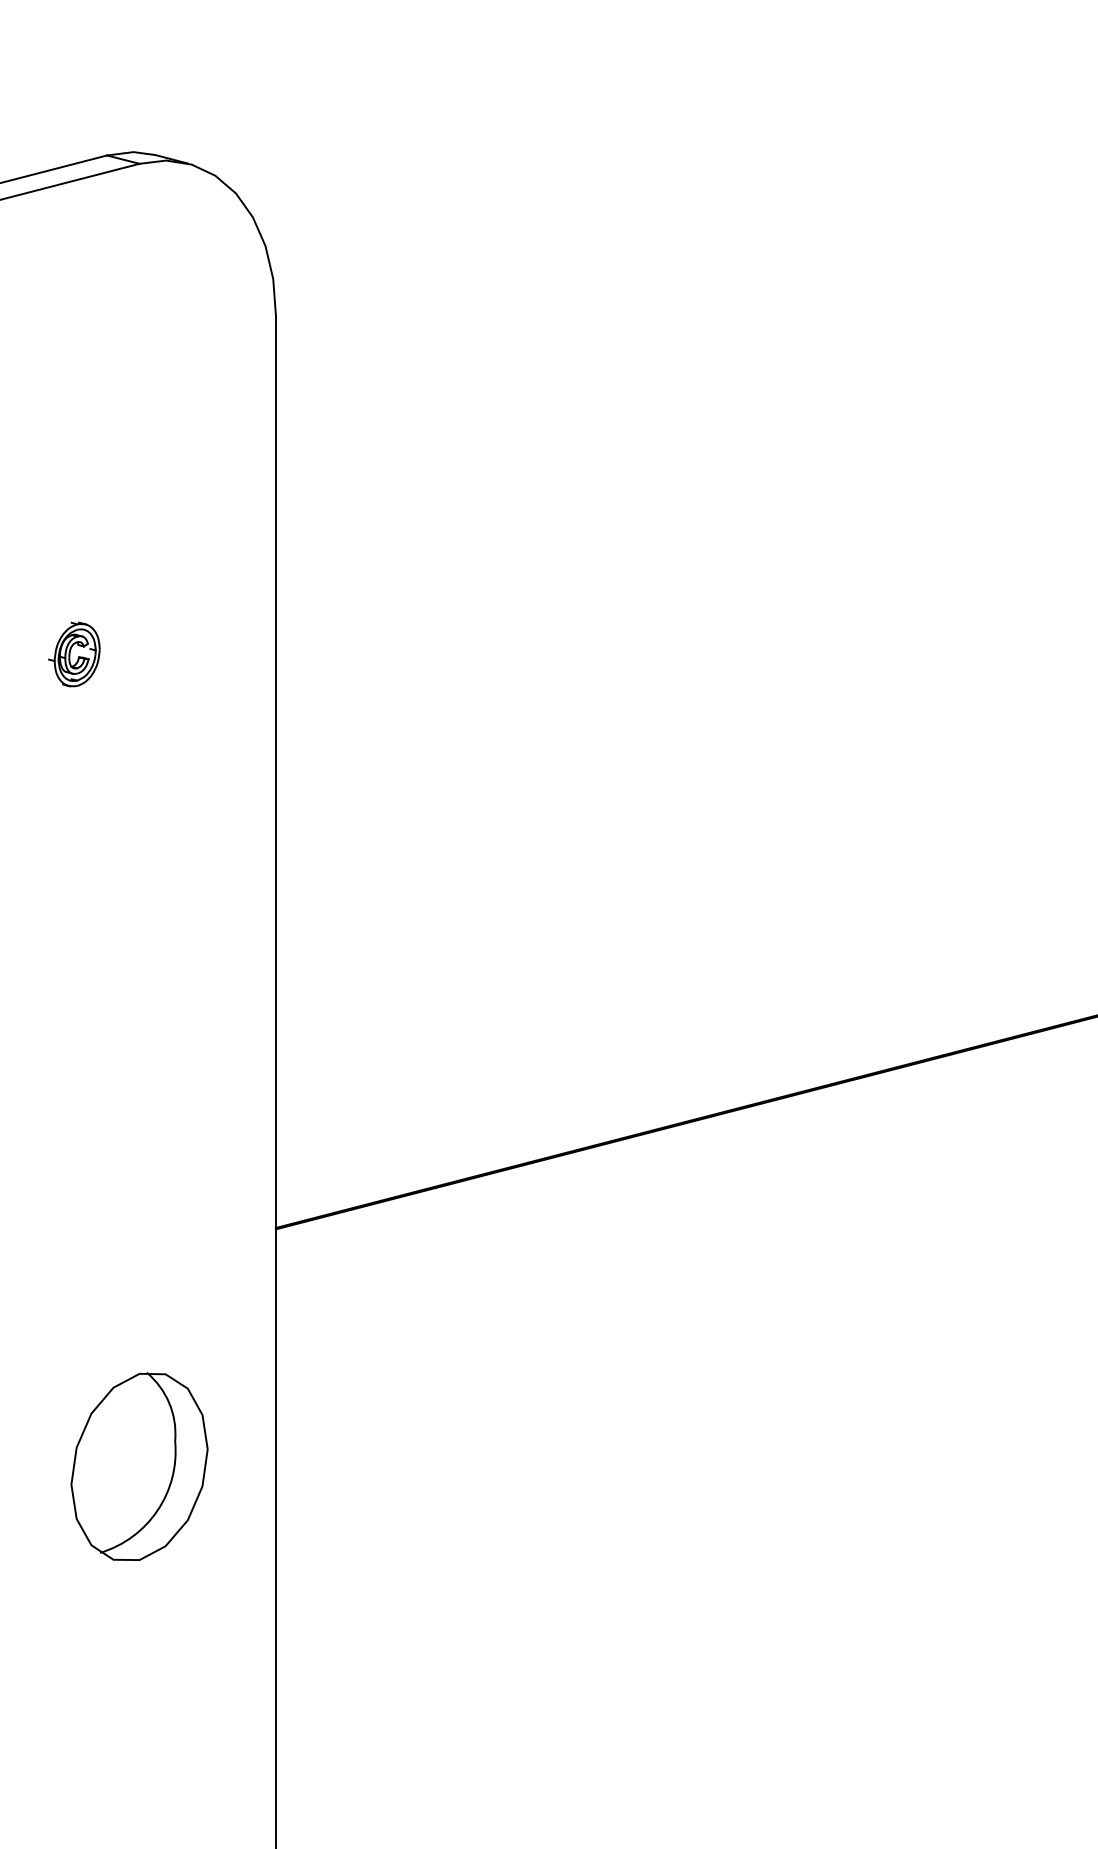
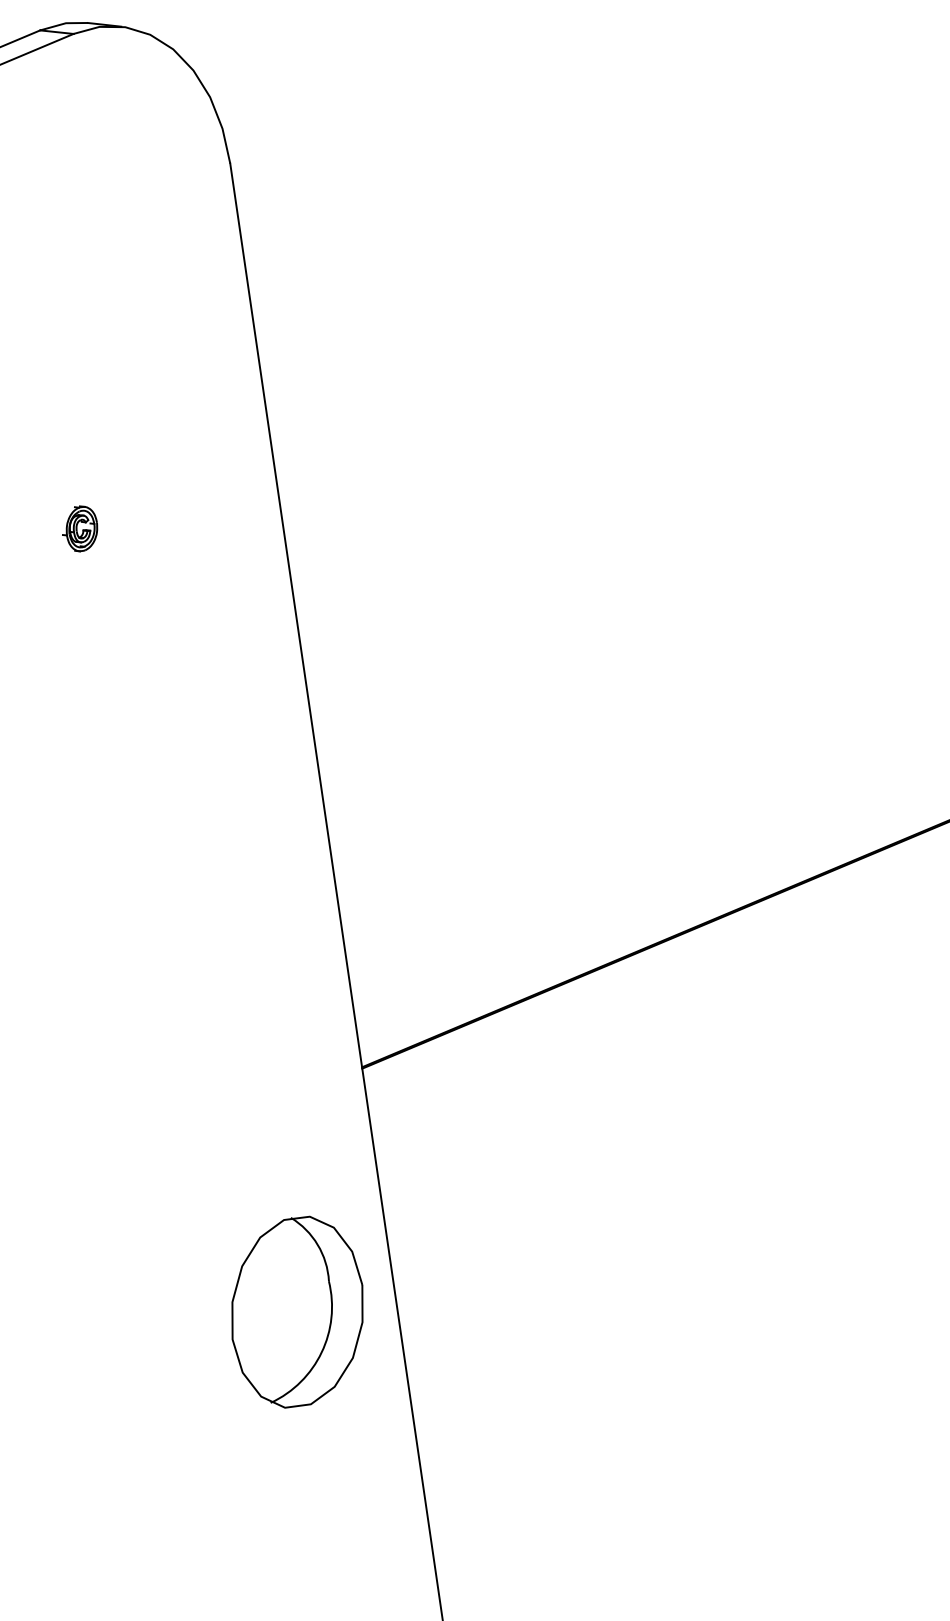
part: (74, 654) -> (80, 528), size x0.7
part: (139, 1466) -> (297, 1311), moved

